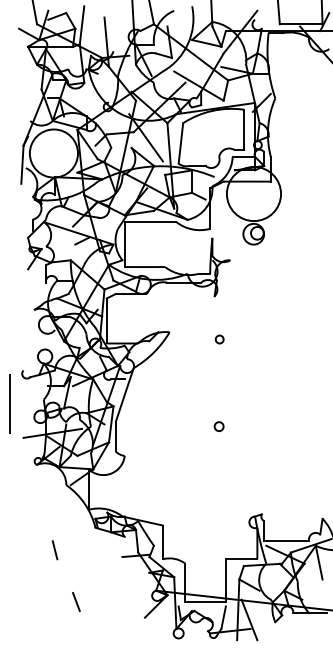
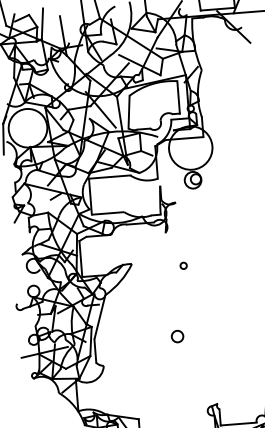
circle: (219, 339) -> (183, 265), moved
line: (10, 403) -> (9, 331), removed
circle: (218, 426) -> (176, 336), size x1.6

